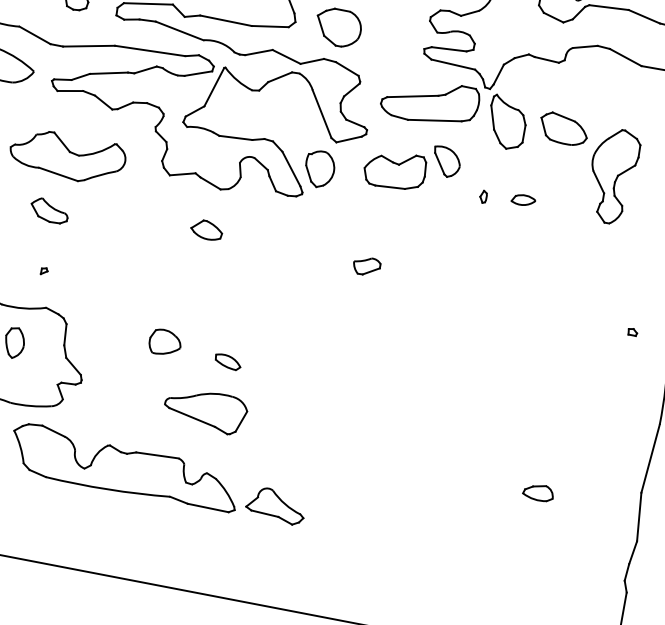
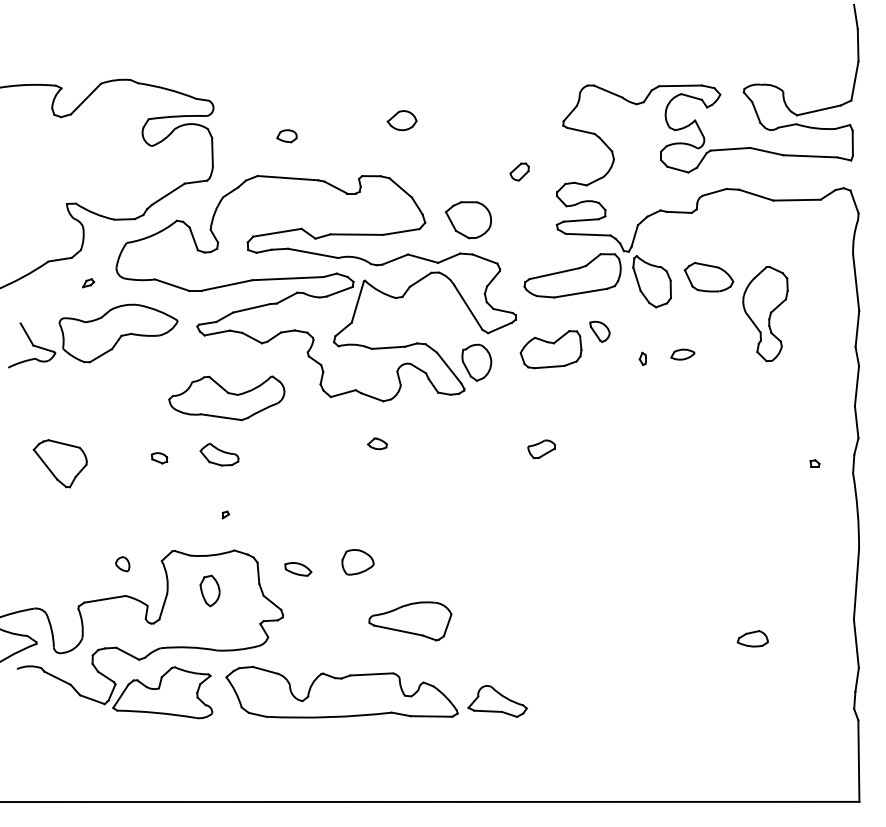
part: (446, 161) -> (599, 331), size x0.7
part: (206, 229) -> (377, 443), size x0.6
part: (228, 362) -> (298, 569), moved

